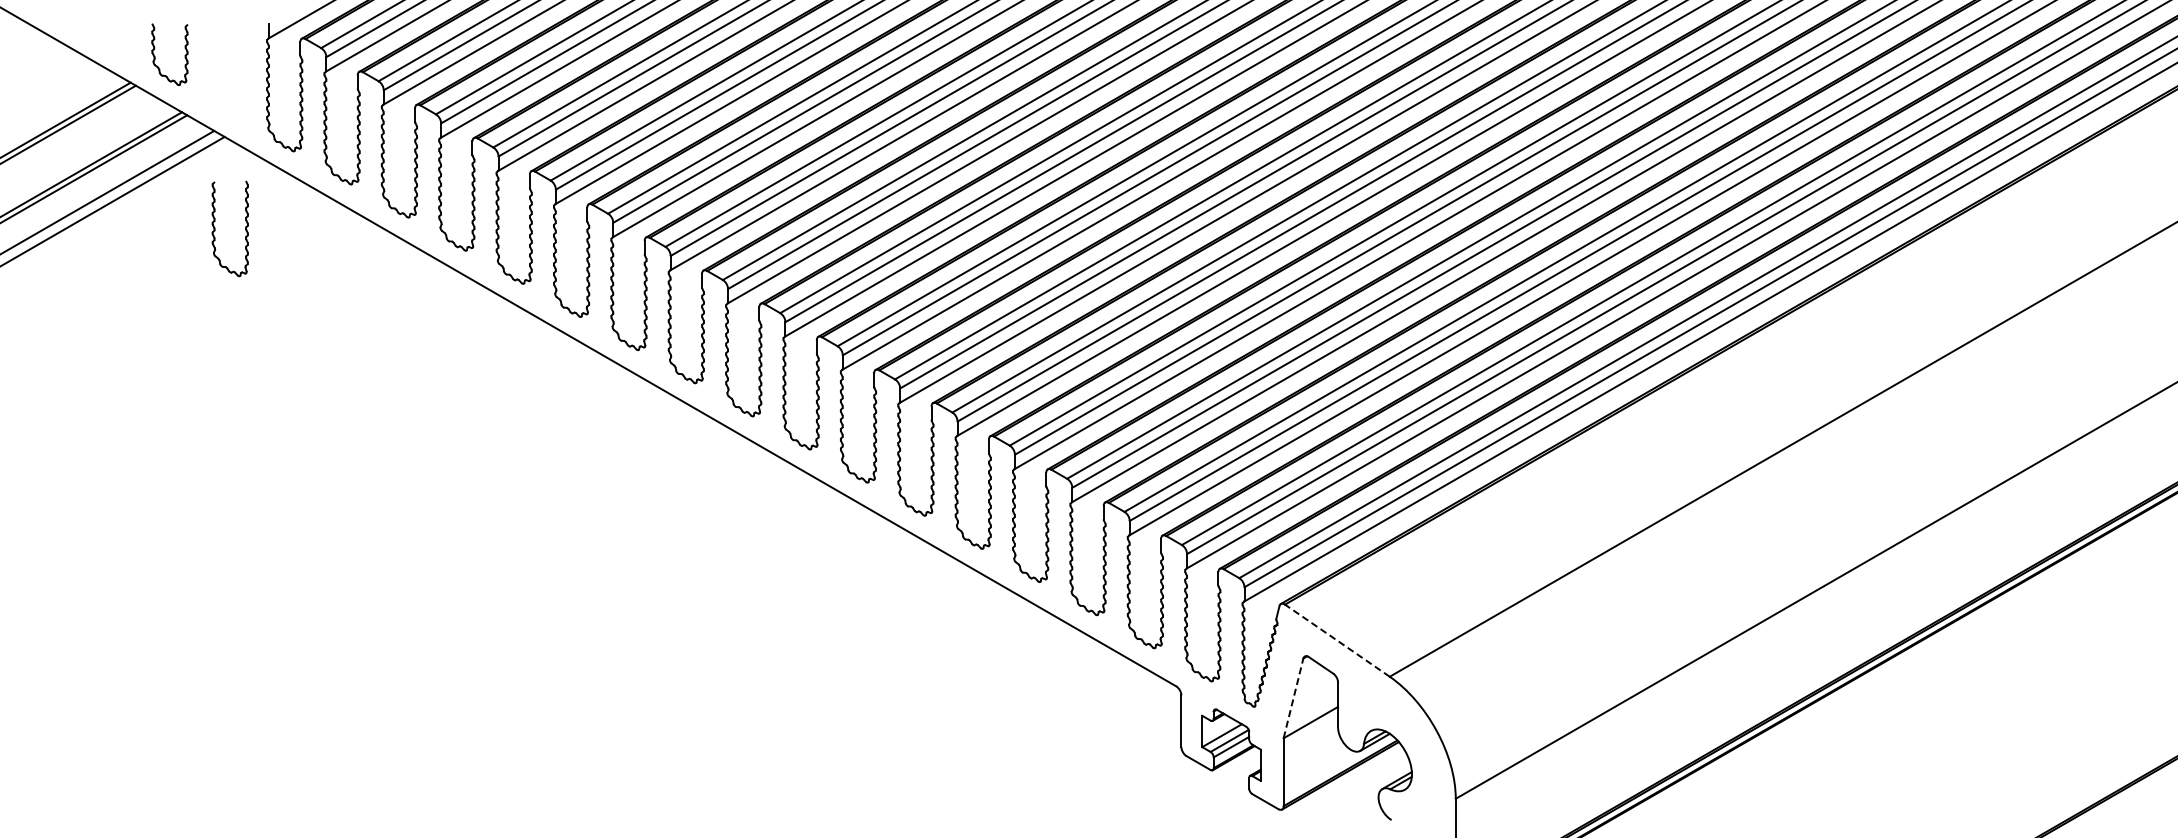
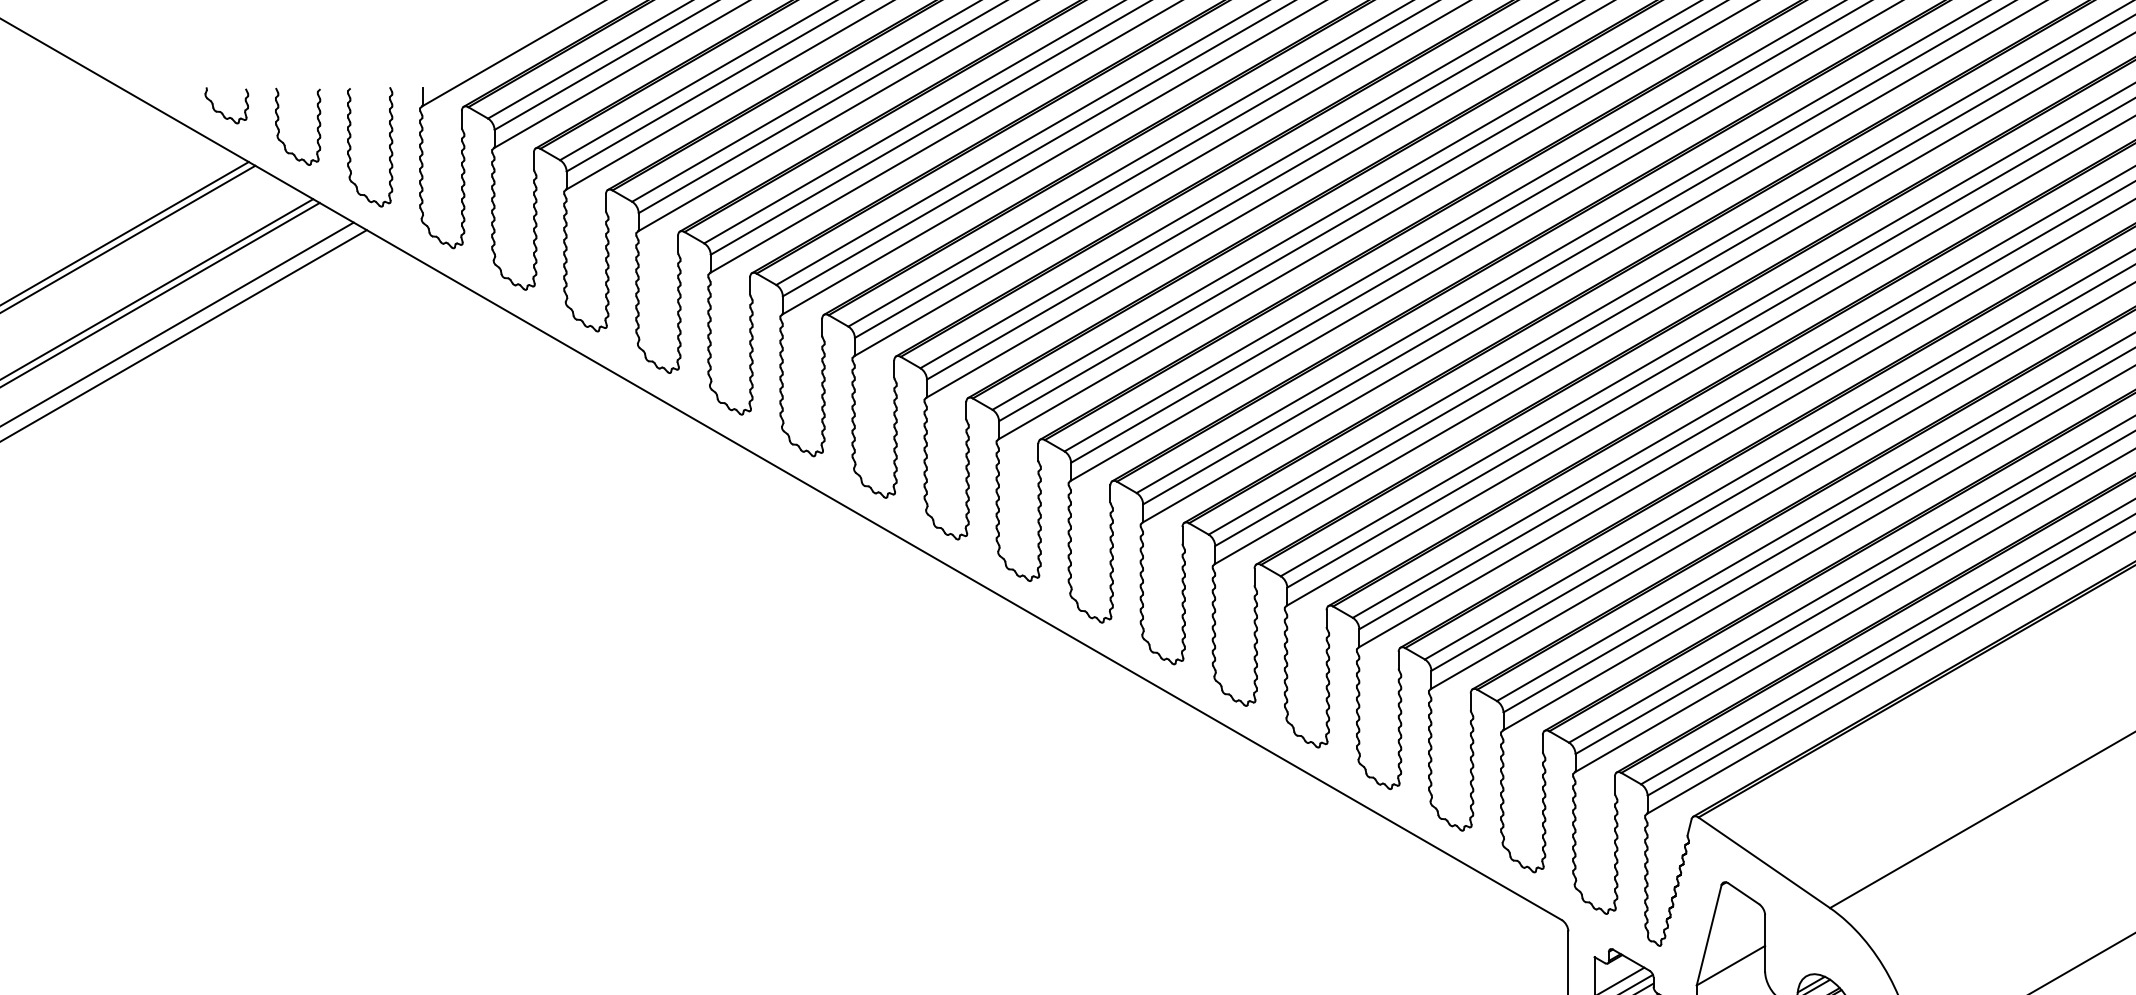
part: (109, 42) -> (222, 111), added
part: (215, 228) -> (351, 146), moved
line: (1337, 640) -> (1764, 862), dashed -> solid
line: (1293, 697) -> (1709, 934), dashed -> solid

